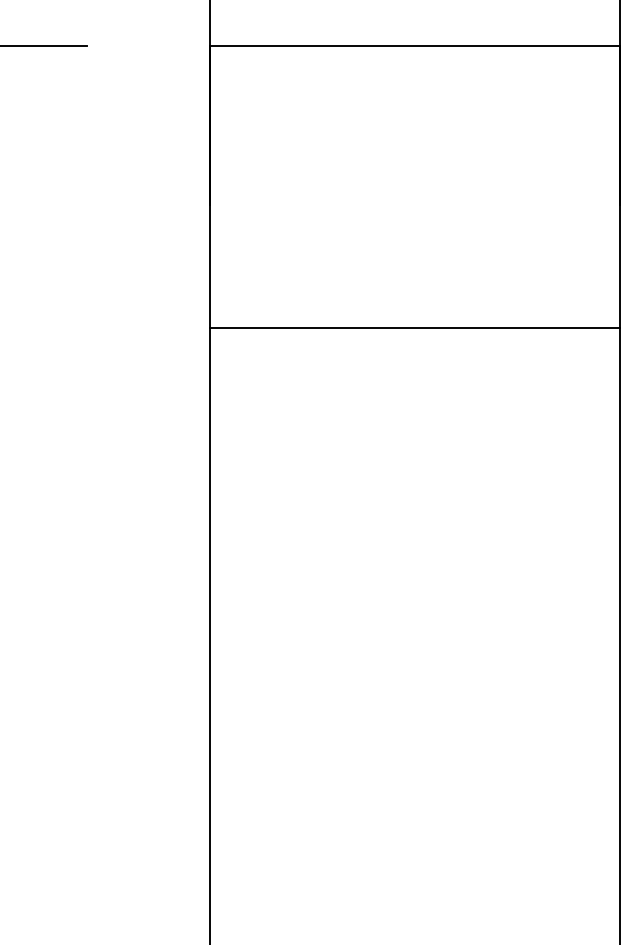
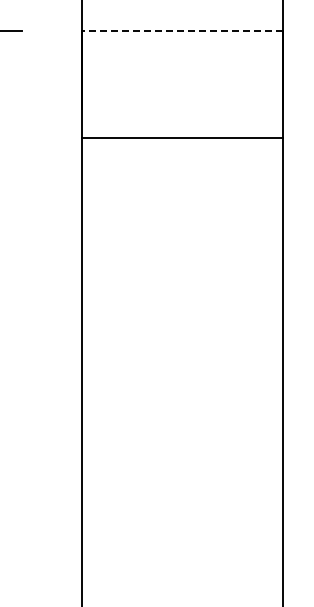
line: (413, 46) -> (181, 31), solid -> dashed
line: (415, 328) -> (182, 138), moved

